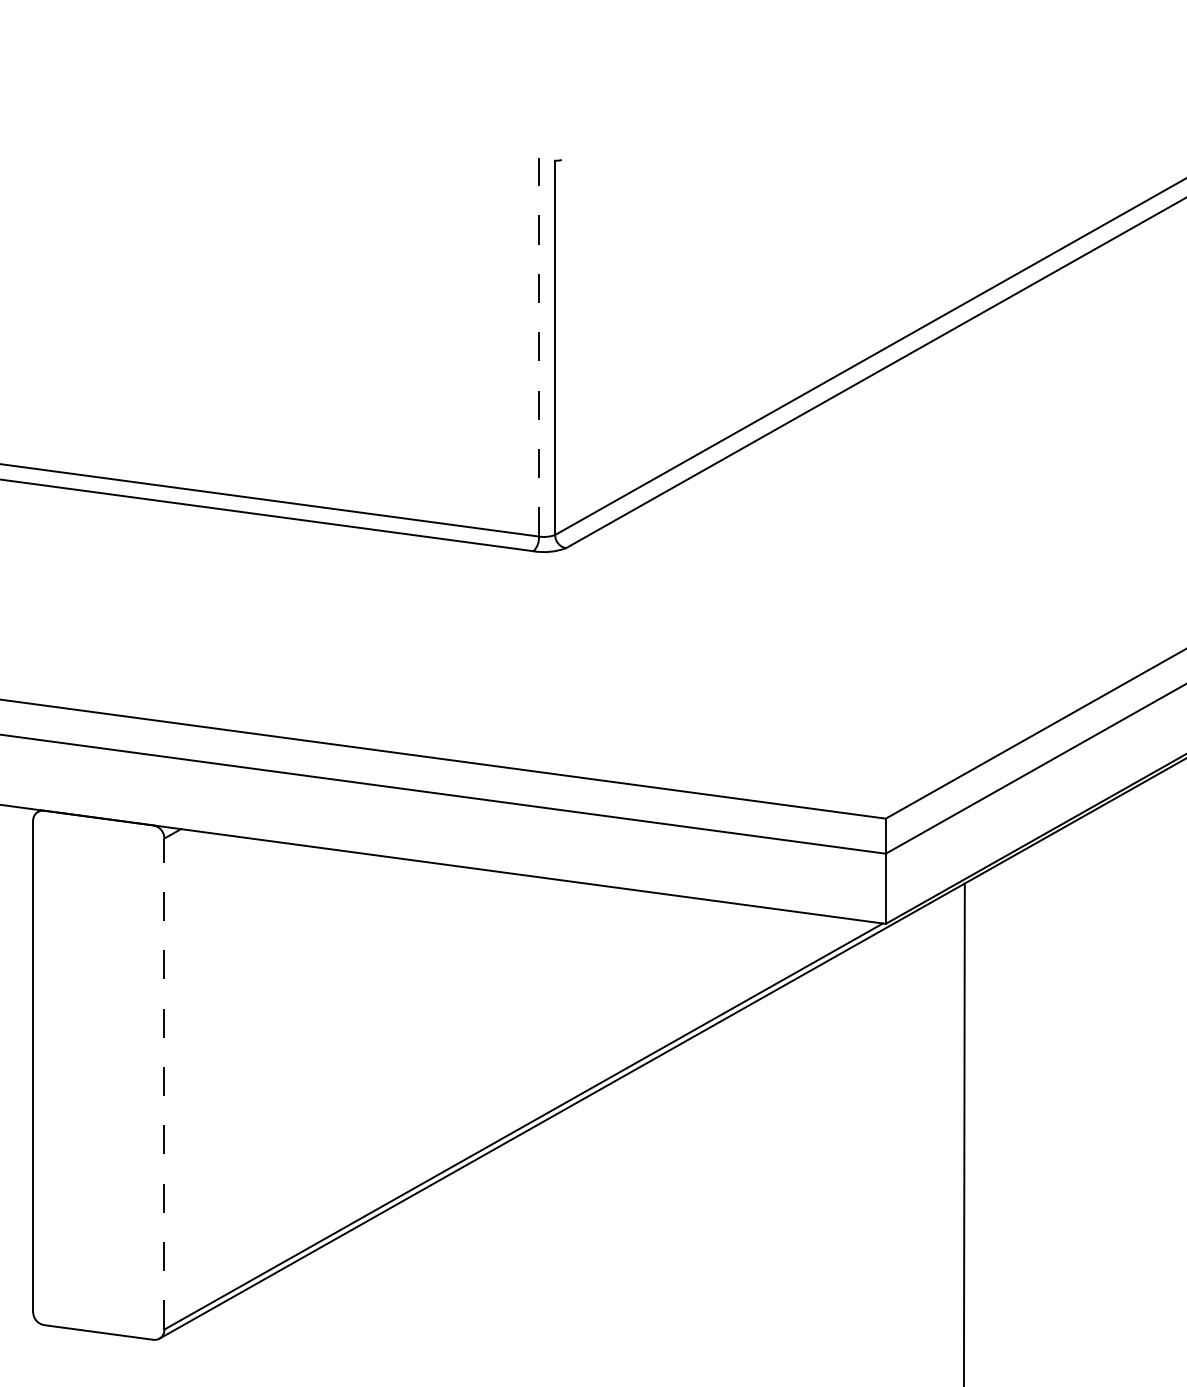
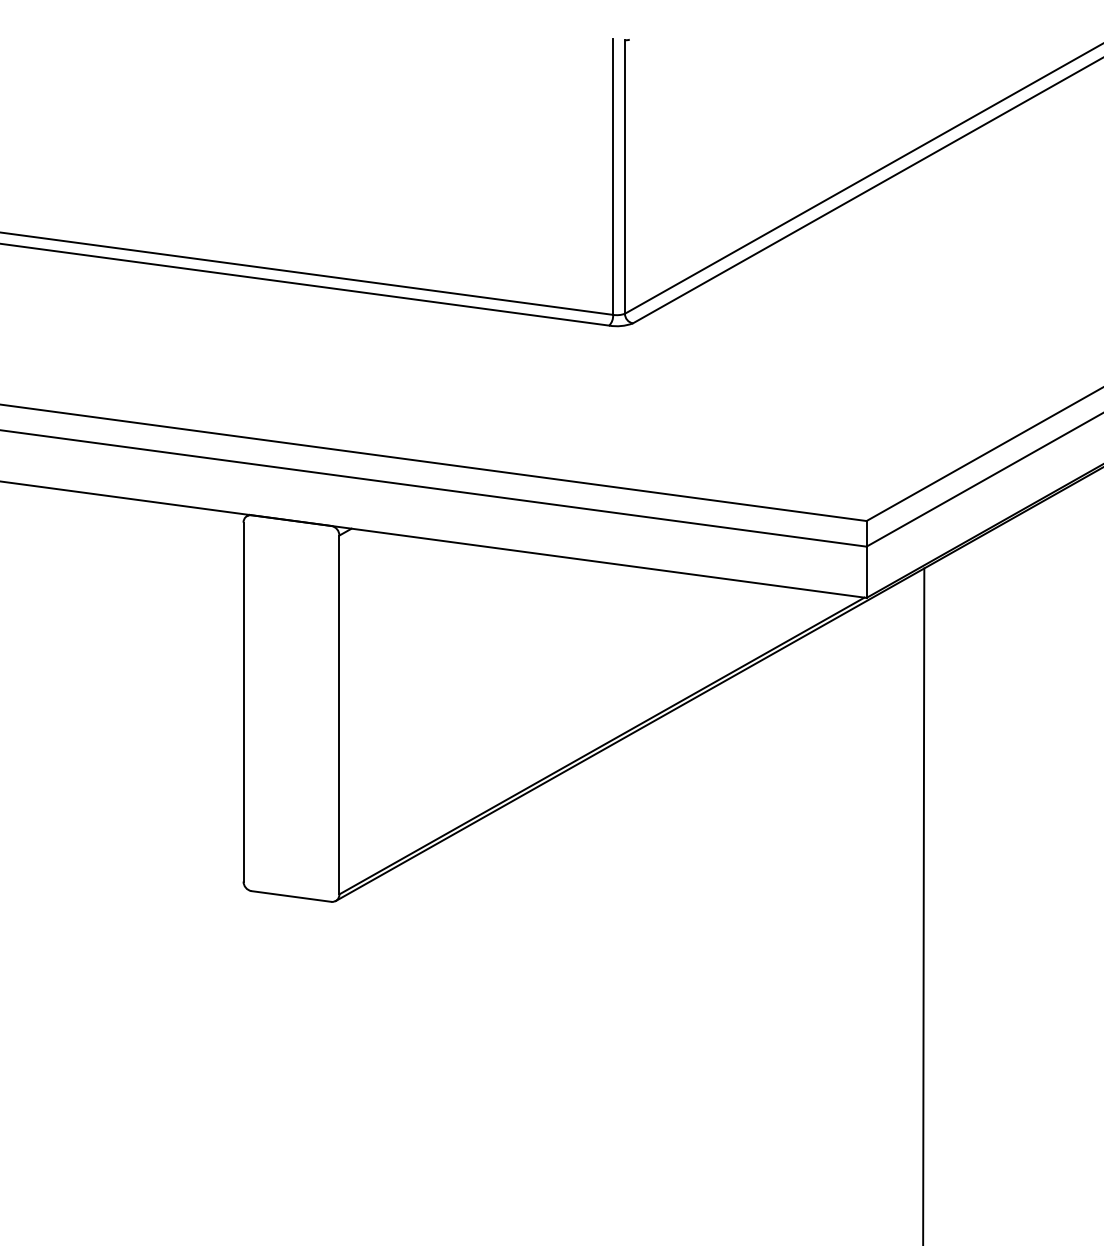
line: (539, 347) -> (613, 176), dashed -> solid
line: (164, 1083) -> (339, 714), dashed -> solid

